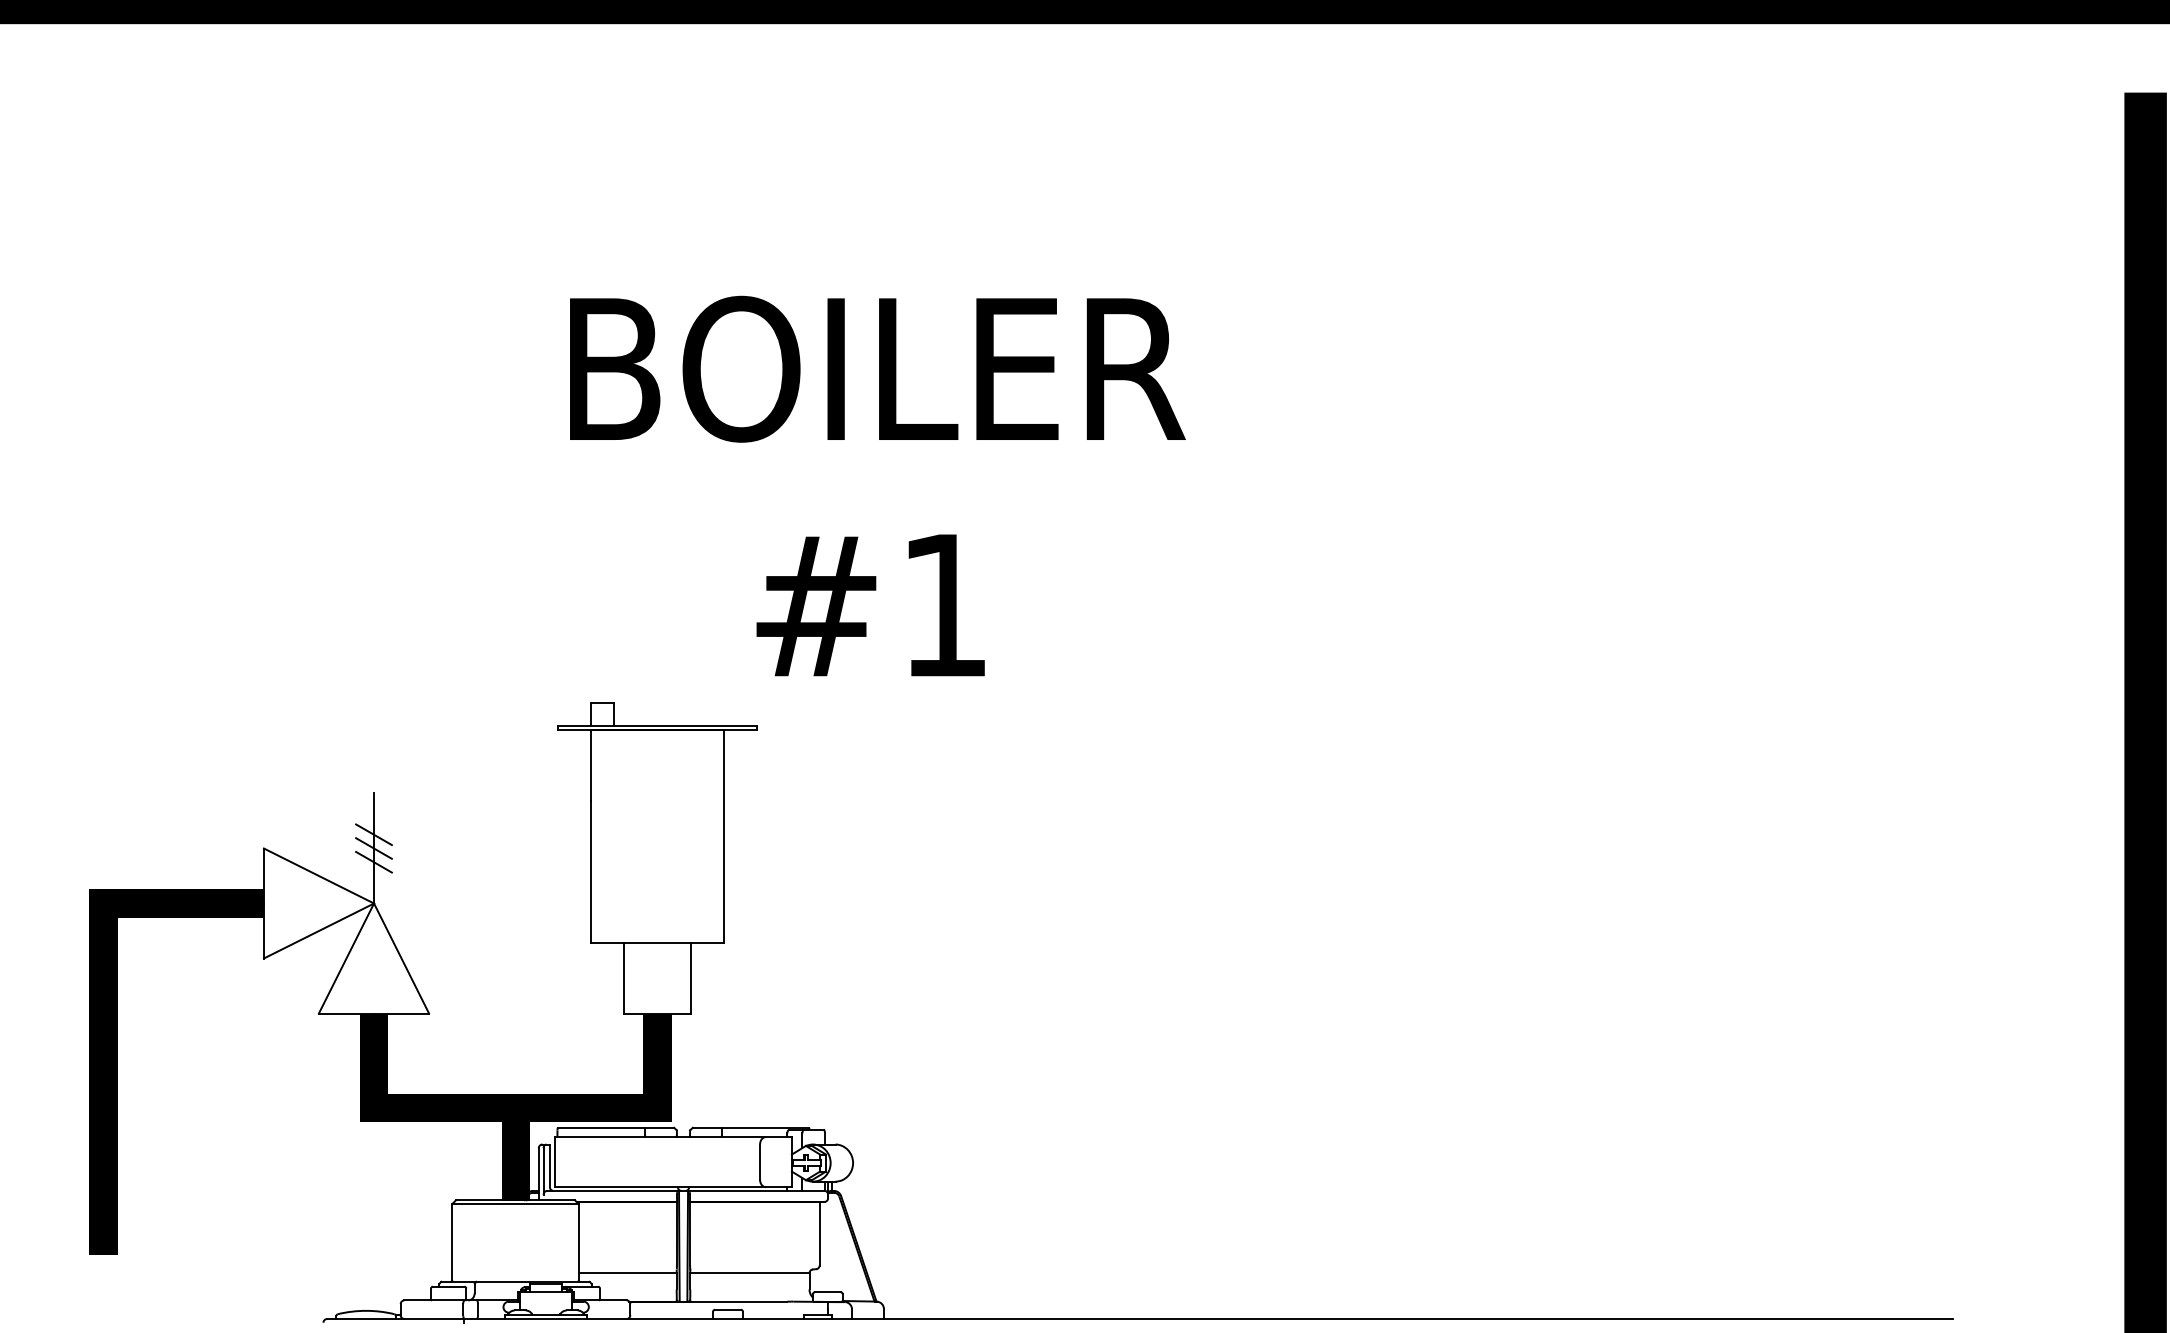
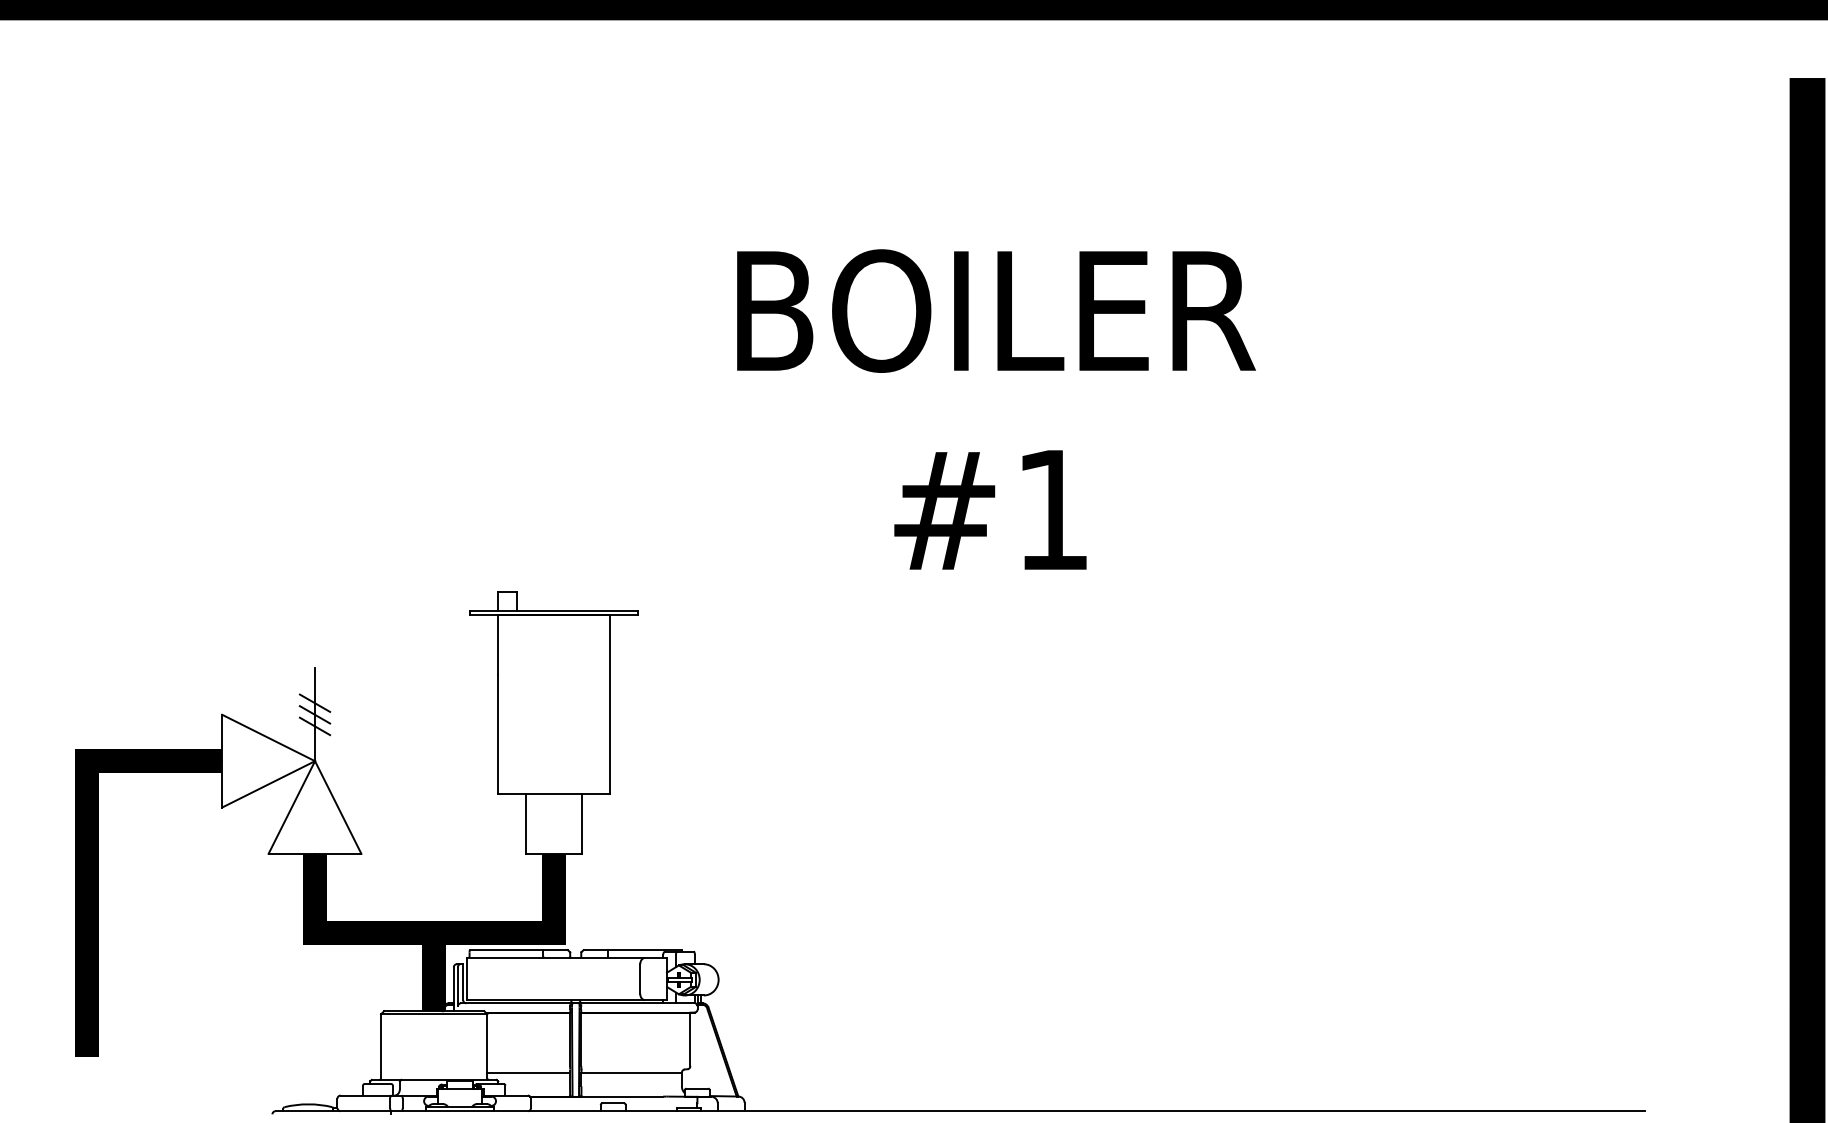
text: (877, 486) -> (996, 409), moved

